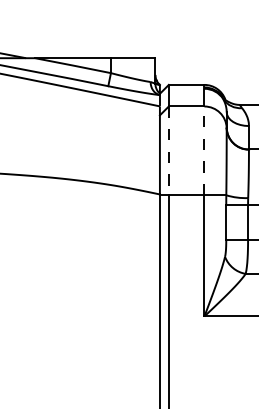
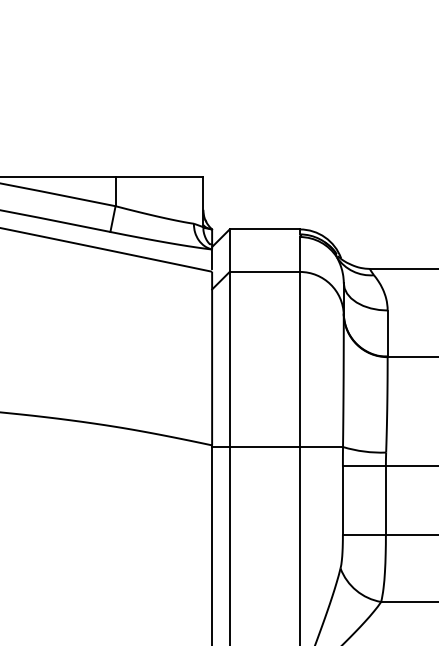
line: (204, 150) -> (300, 358), dashed -> solid
line: (168, 151) -> (229, 360), dashed -> solid

